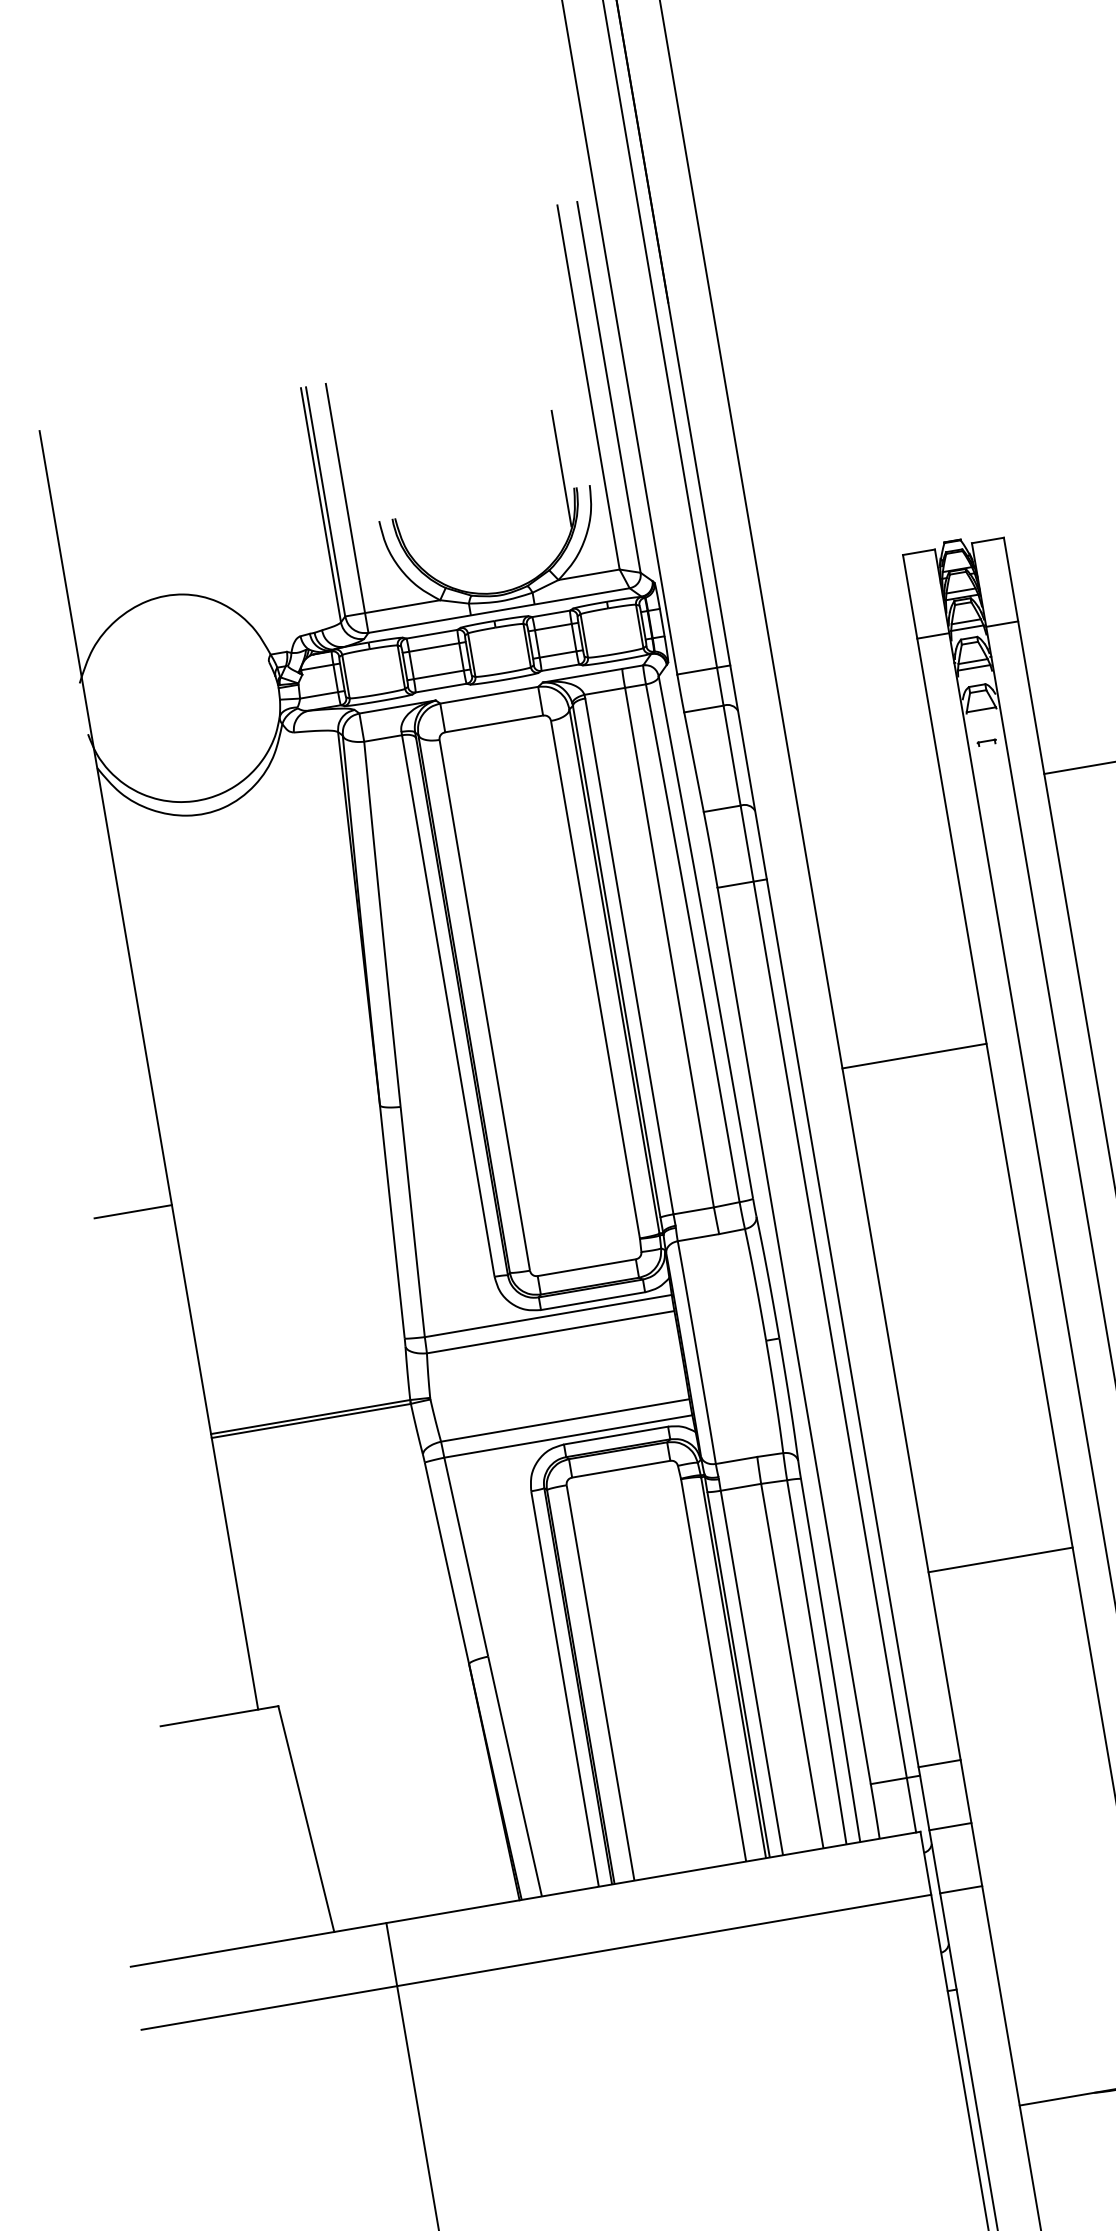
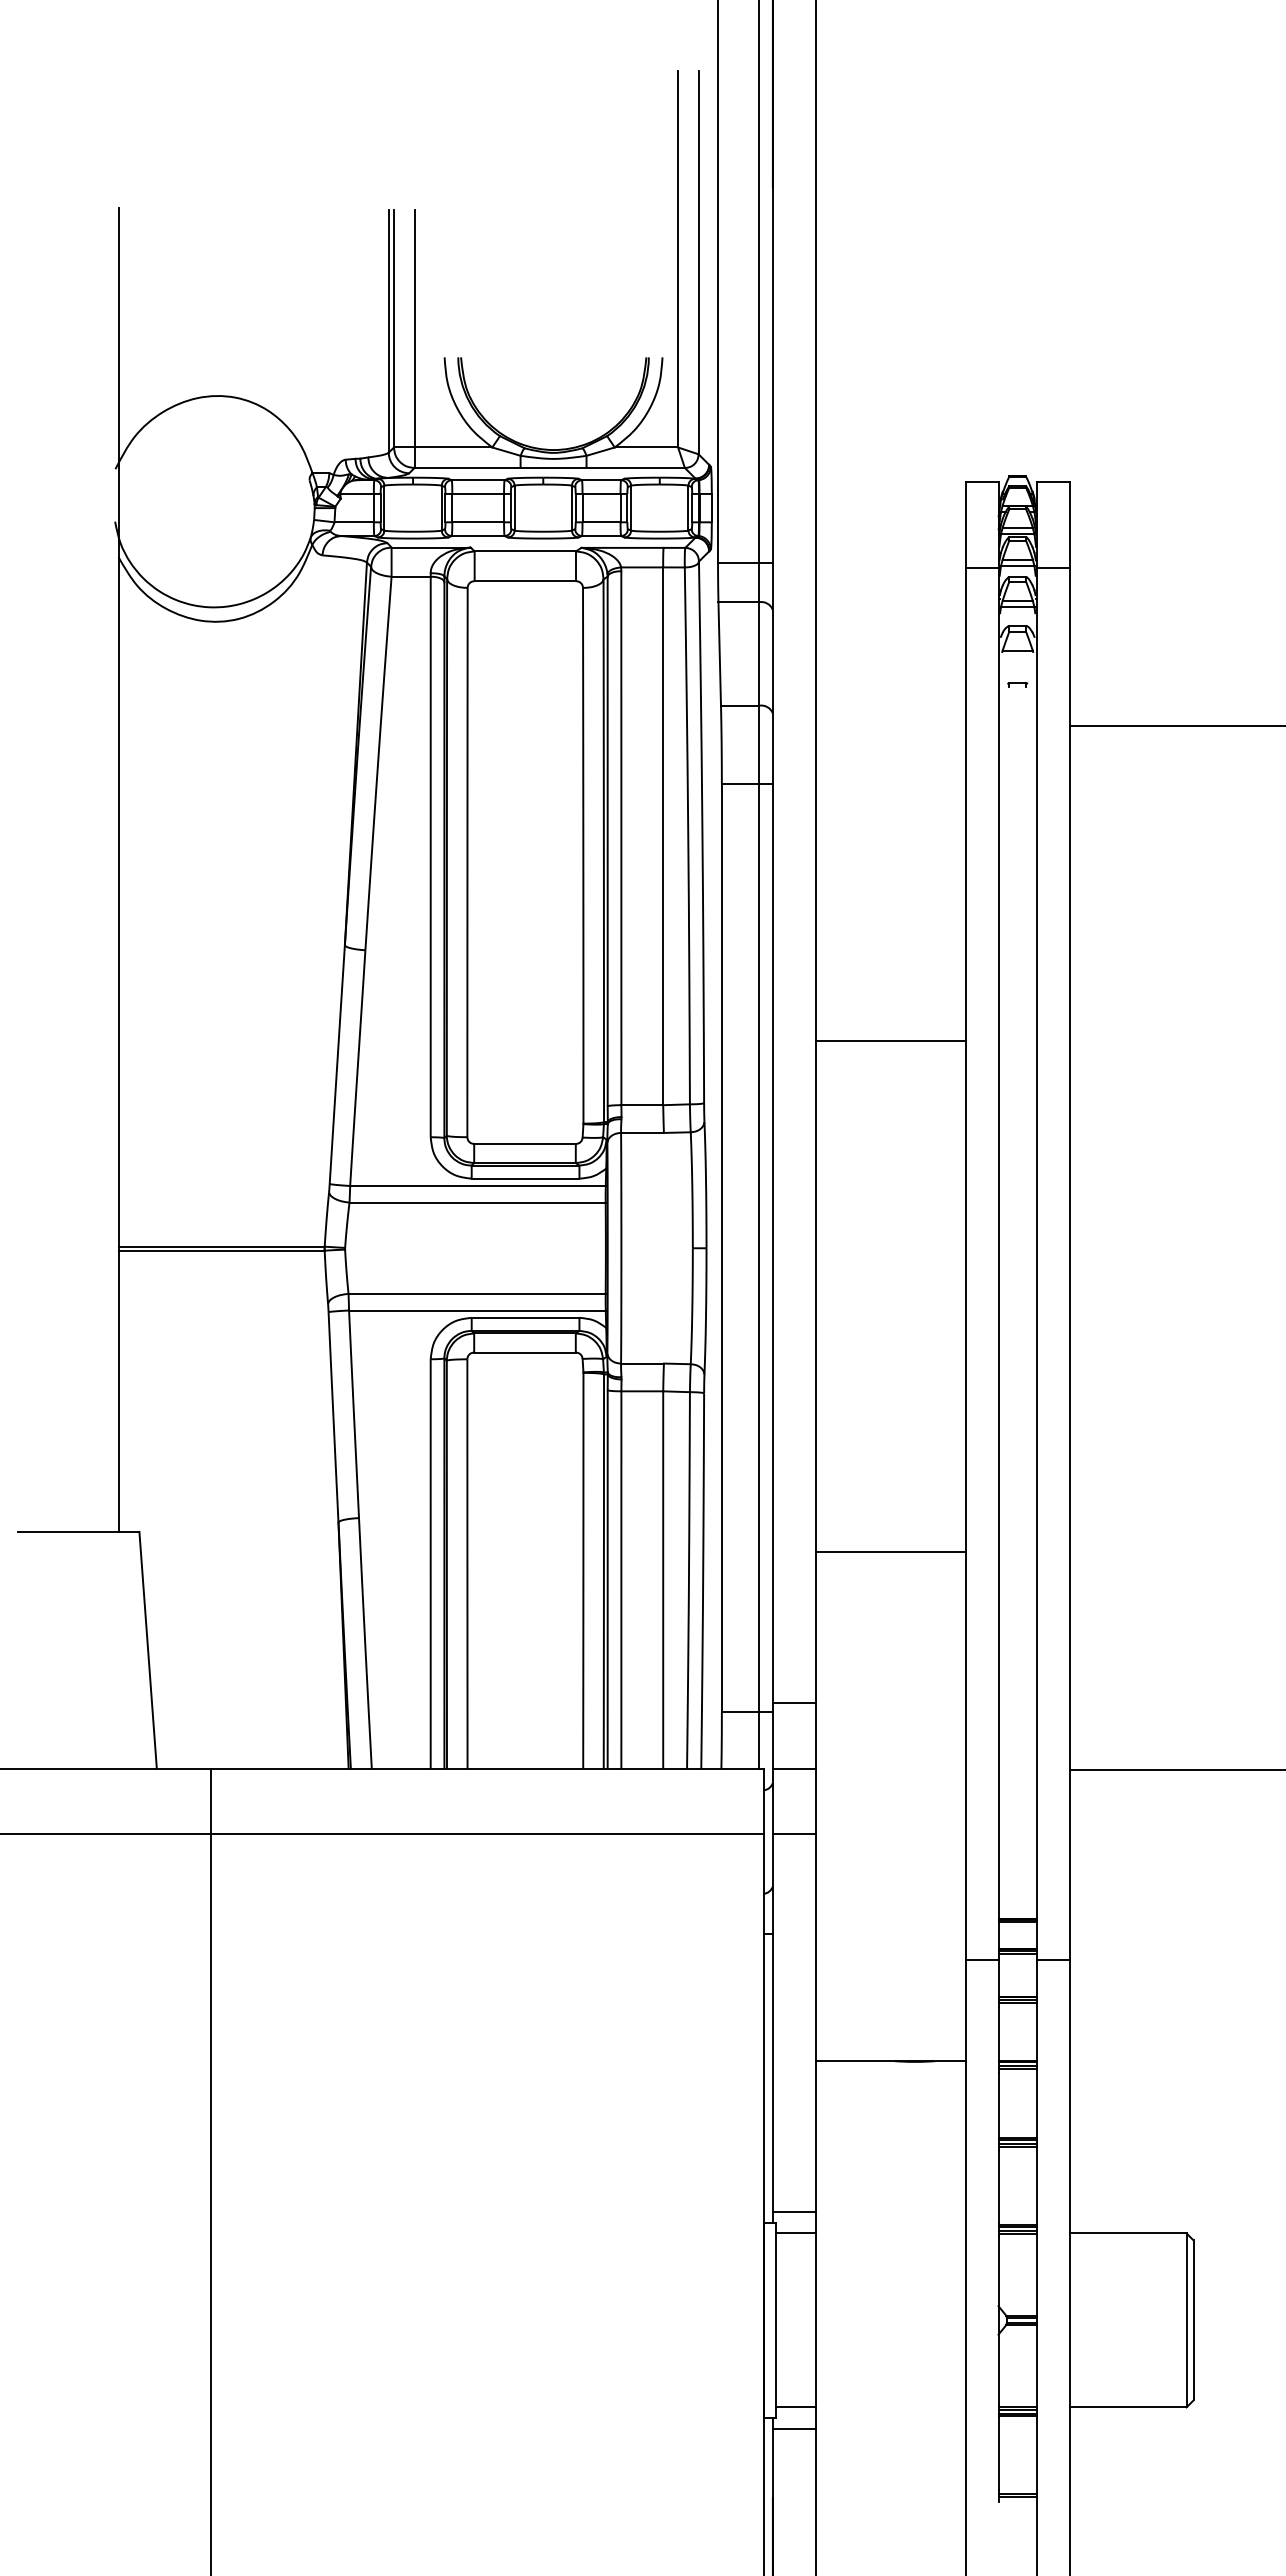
line: (561, 468) -> (637, 335), removed
line: (914, 1056) -> (890, 1040), moved
line: (133, 1211) -> (78, 1009), removed
line: (1000, 1560) -> (890, 1552), moved

